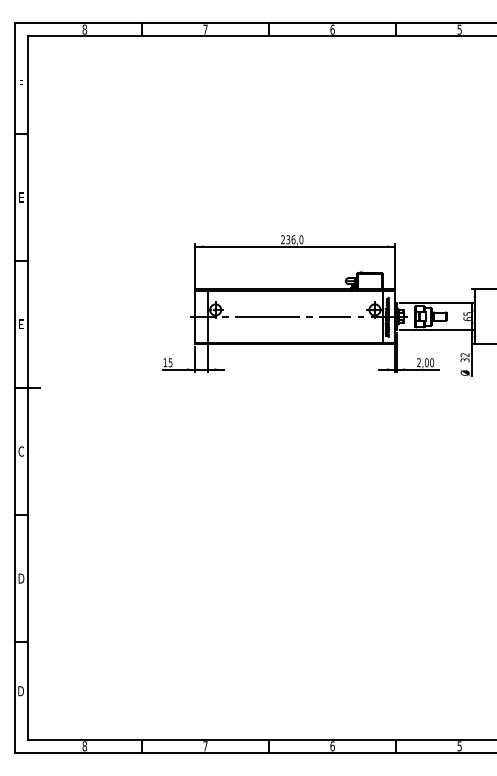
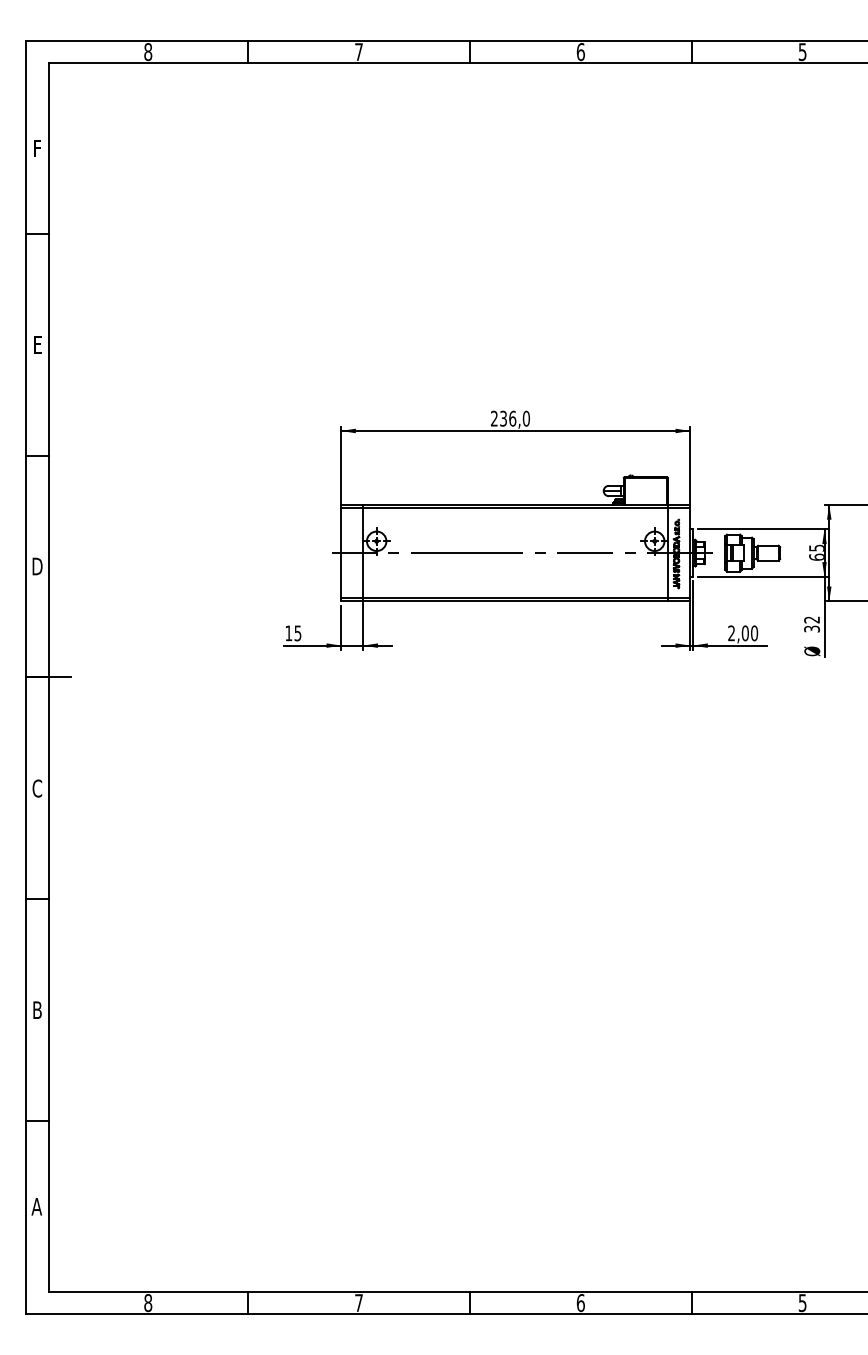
text: (21, 324) -> (37, 566), E -> D
text: (21, 578) -> (37, 1010), D -> B
text: (20, 691) -> (35, 1207), D -> A

